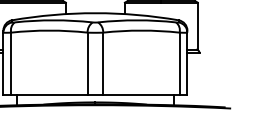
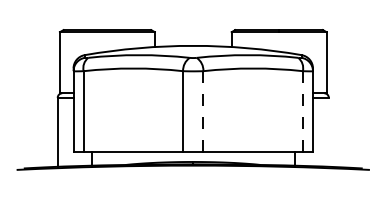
line: (103, 64) -> (203, 112), solid -> dashed
line: (179, 64) -> (302, 112), solid -> dashed

